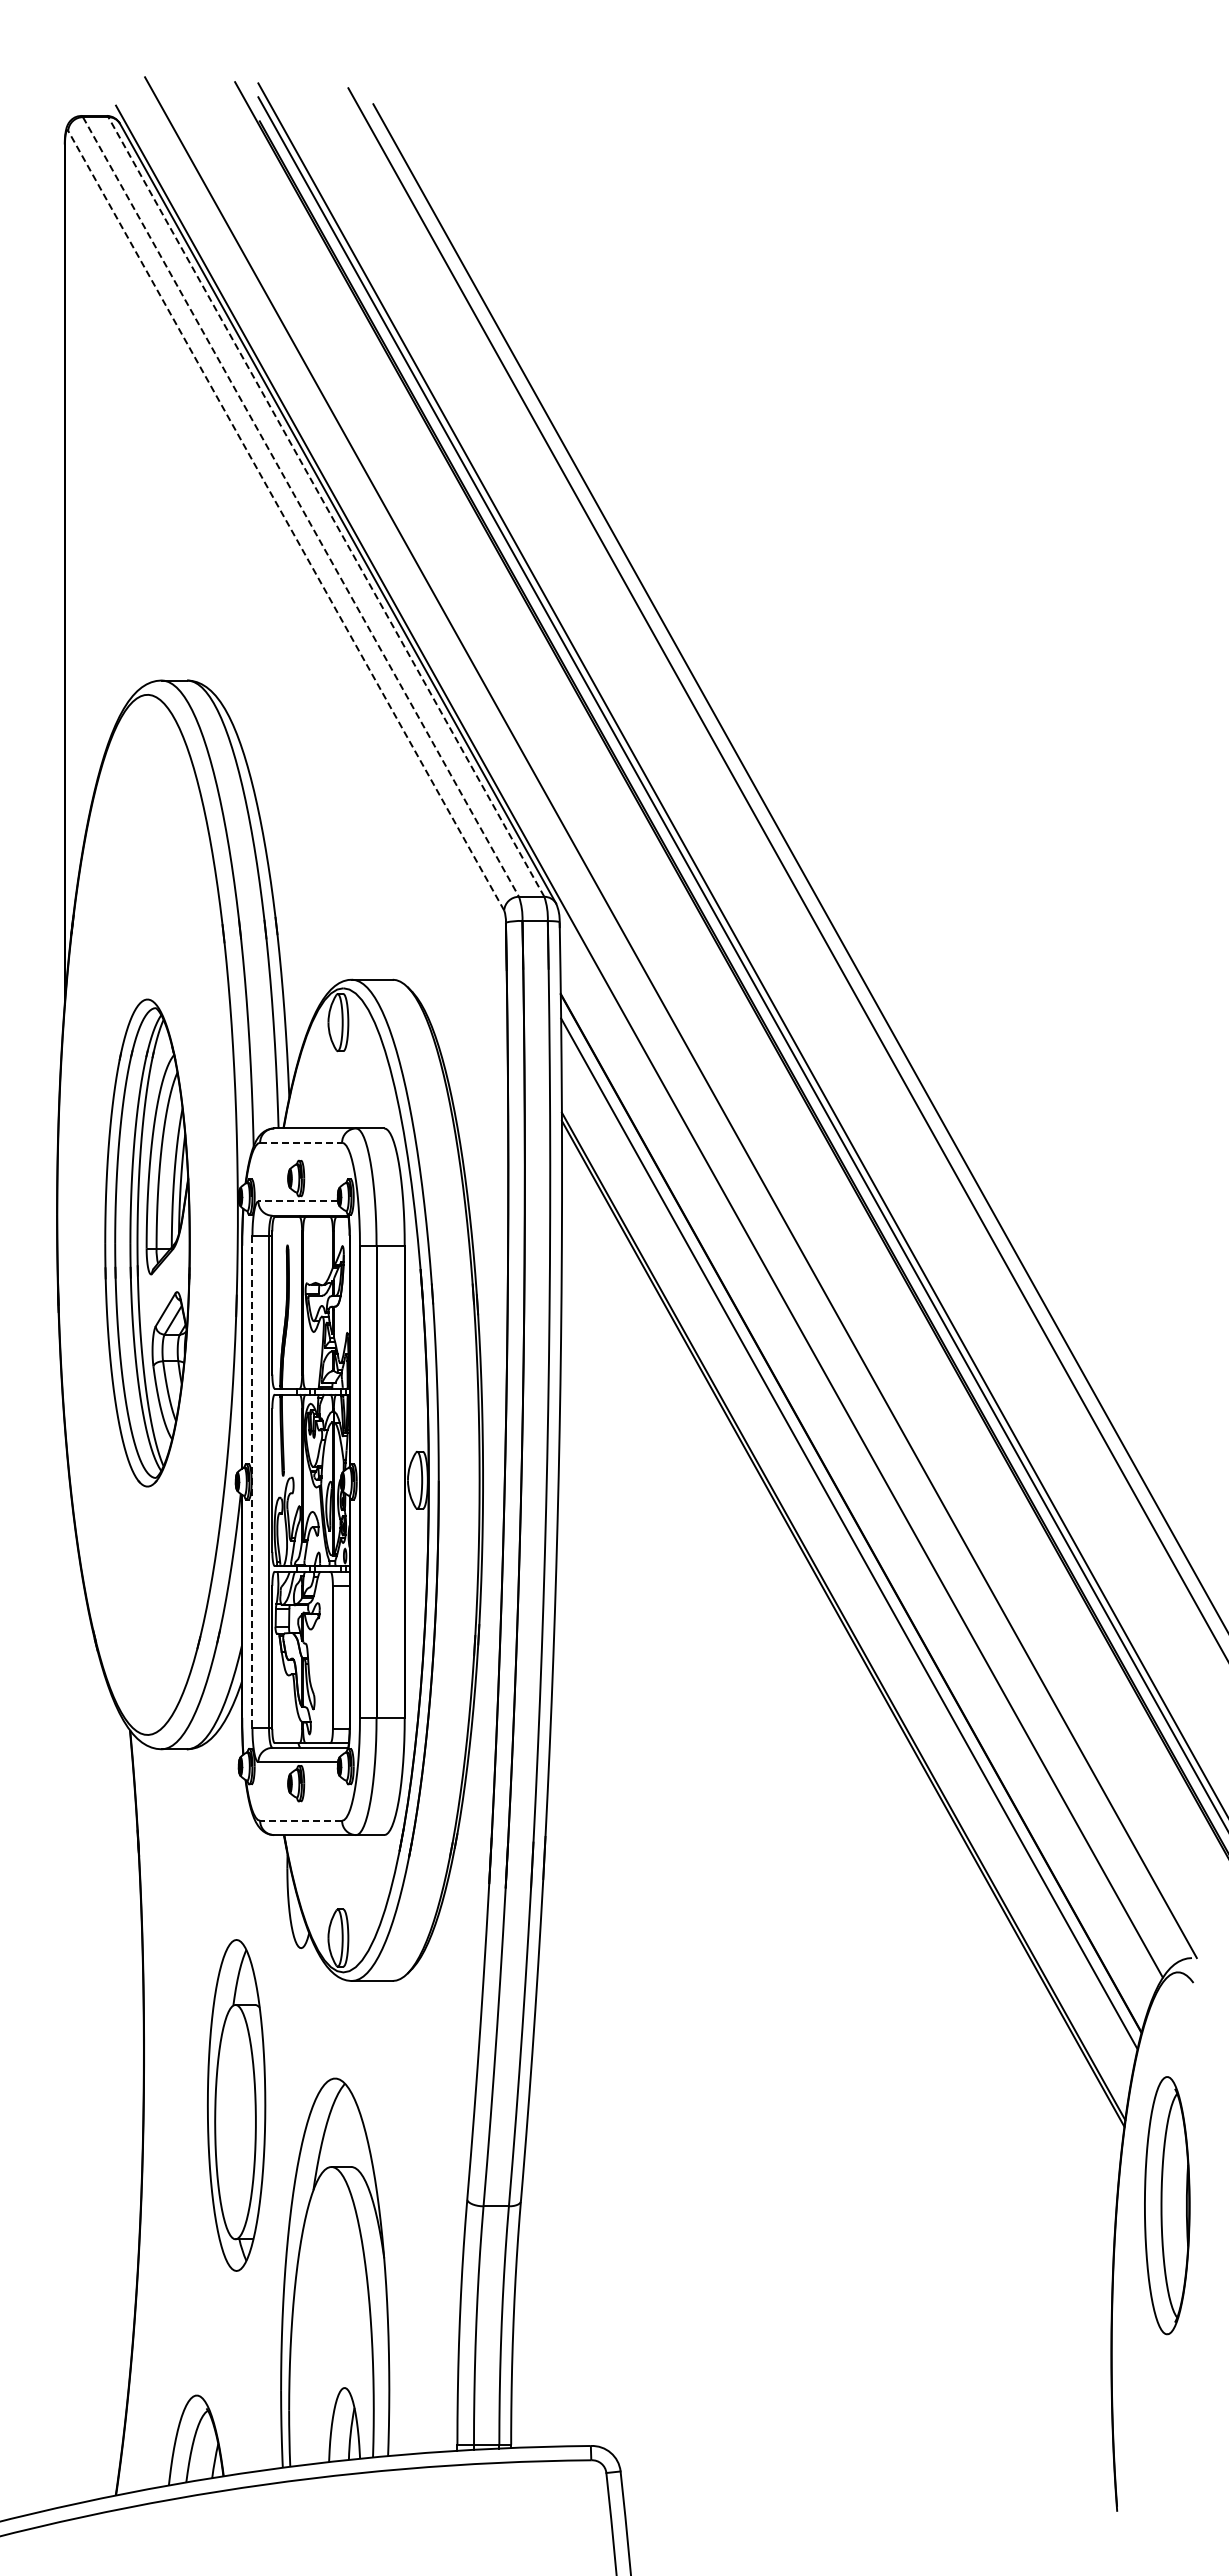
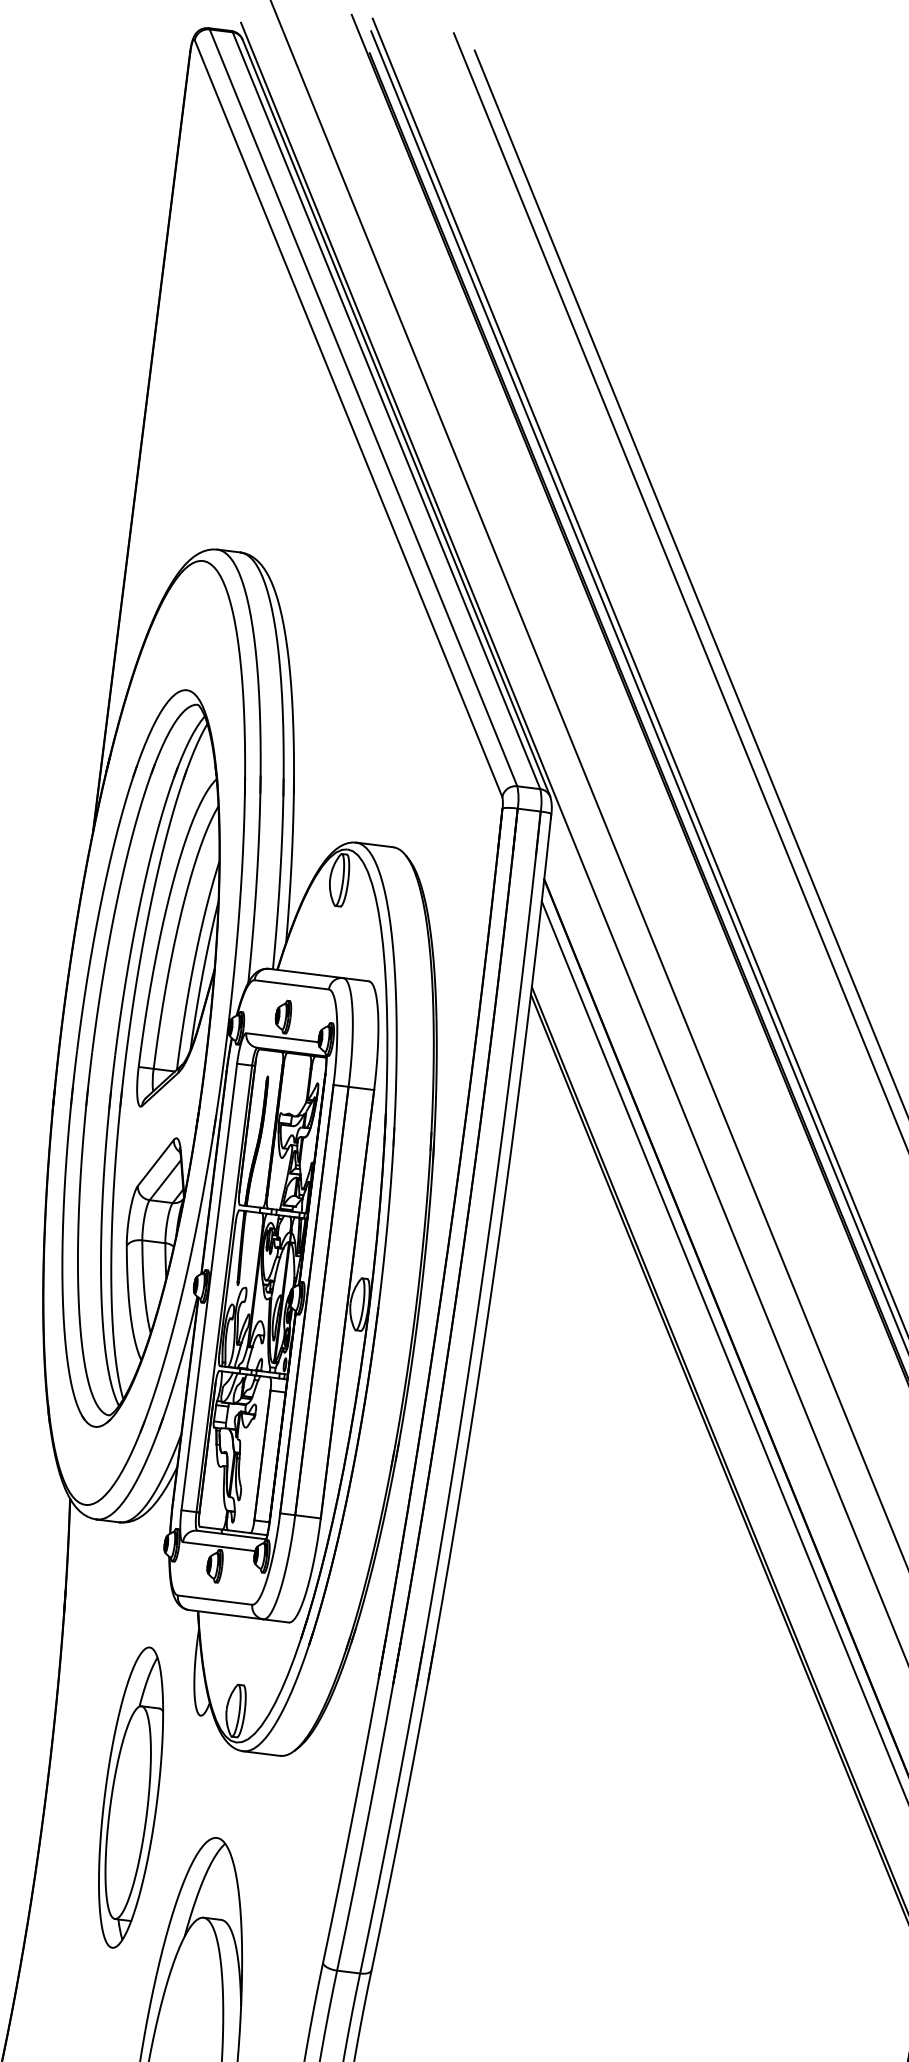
line: (301, 507) -> (363, 408), dashed -> solid
line: (326, 507) -> (386, 411), dashed -> solid
line: (286, 520) -> (348, 418), dashed -> solid
line: (301, 1142) -> (292, 984), dashed -> solid
line: (298, 1201) -> (282, 1037), dashed -> solid
part: (147, 1242) -> (141, 1057), size x1.67
line: (252, 1482) -> (209, 1287), dashed -> solid
line: (301, 1820) -> (215, 1599), dashed -> solid
part: (236, 2105) -> (130, 1797), moved

